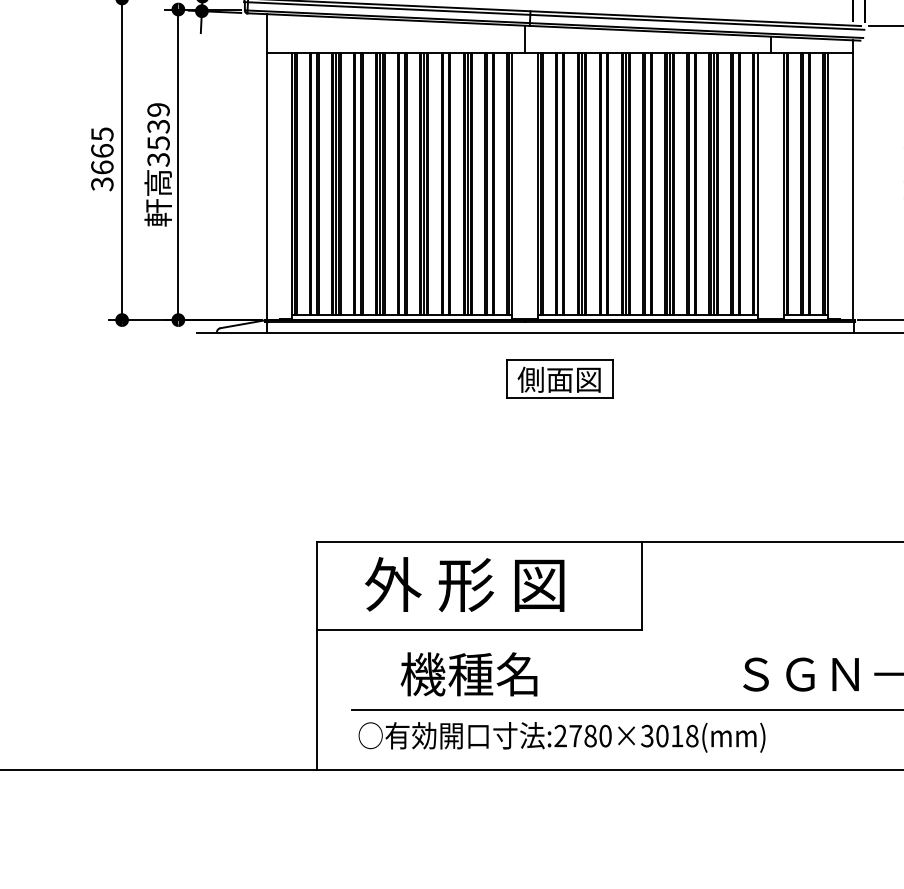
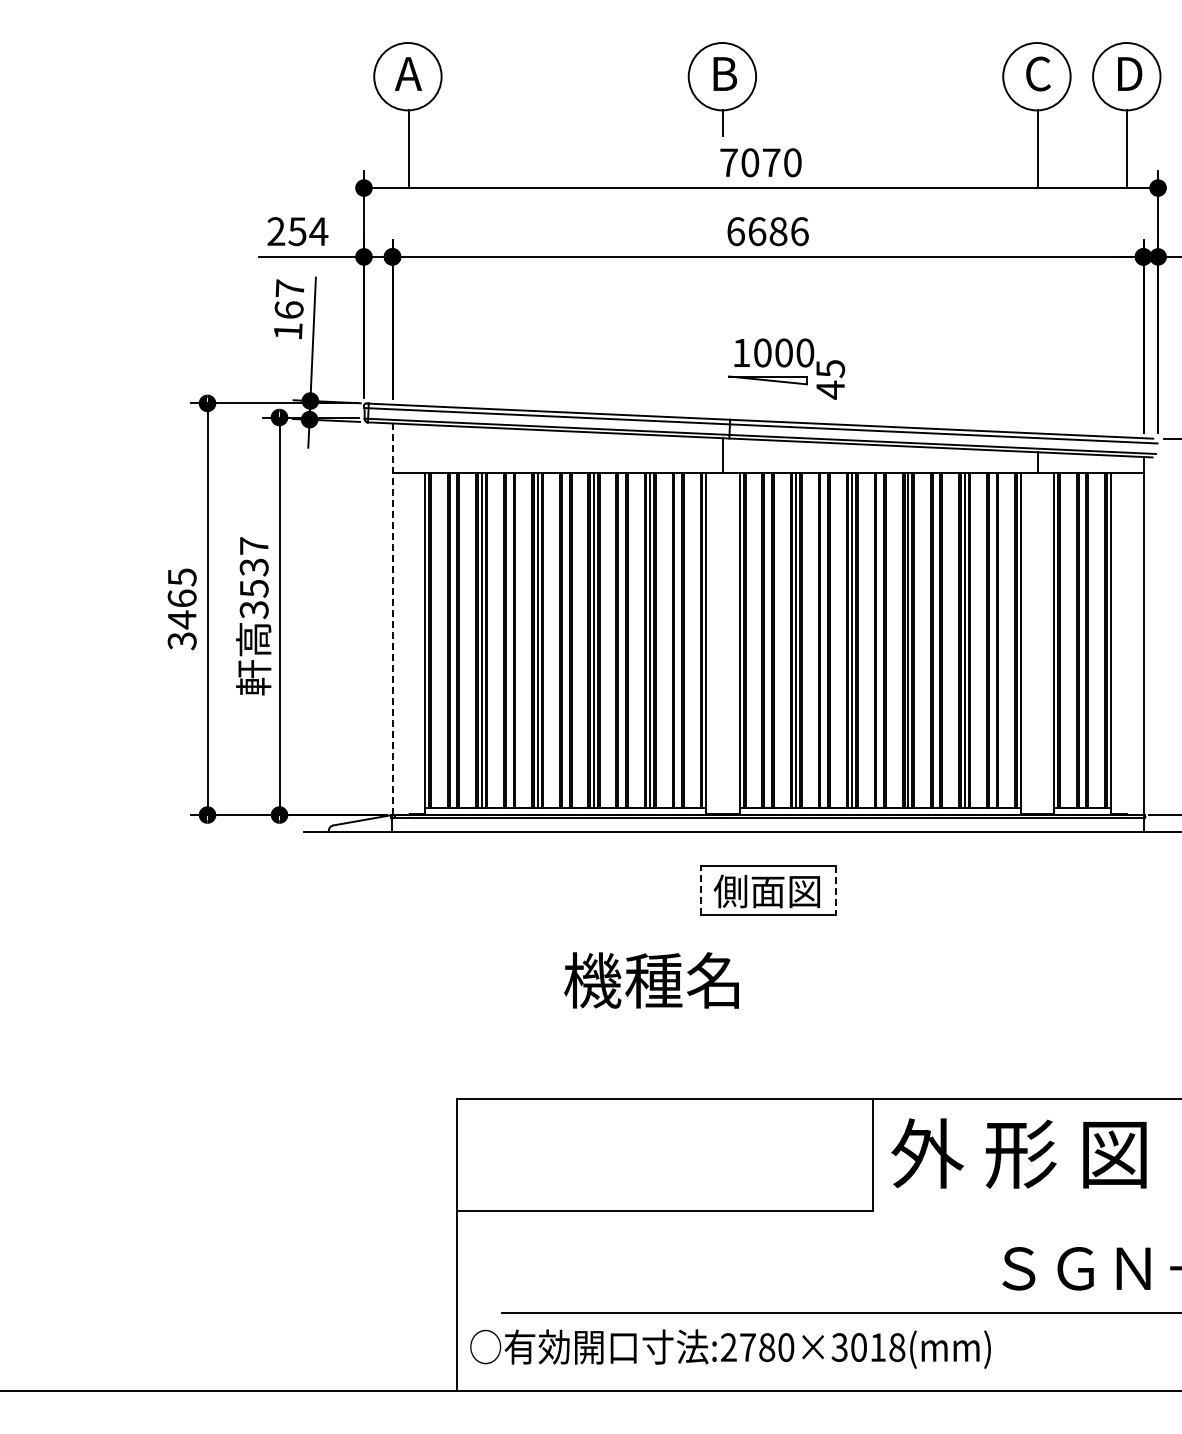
text: (158, 109) -> (253, 545), 3539 -> 3537
text: (101, 167) -> (181, 619), 3665 -> 3465
line: (266, 167) -> (392, 619), solid -> dashed
line: (507, 379) -> (700, 890), solid -> dashed
line: (612, 379) -> (835, 891), solid -> dashed
text: (464, 584) -> (1018, 1153), moved
text: (469, 674) -> (651, 980), moved
text: (561, 736) -> (730, 1348), moved

